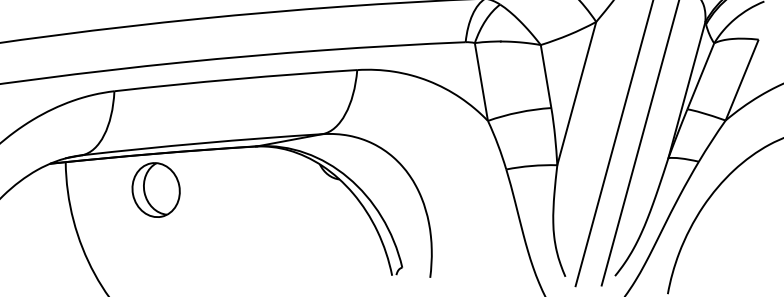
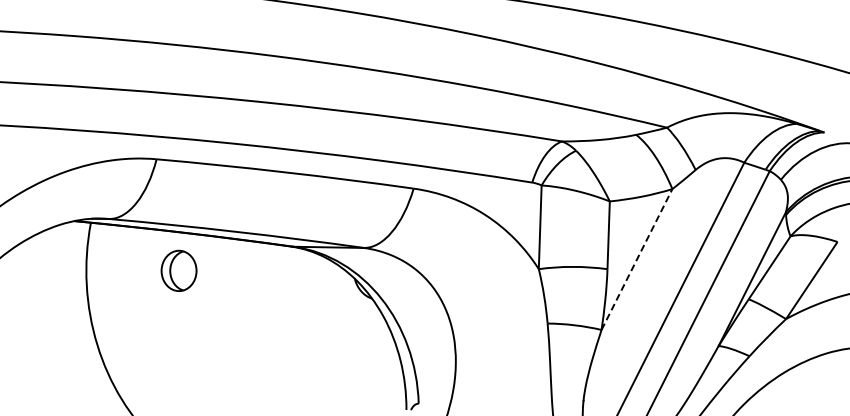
line: (577, 93) -> (637, 259), solid -> dashed
part: (155, 189) -> (178, 270), size x0.7

